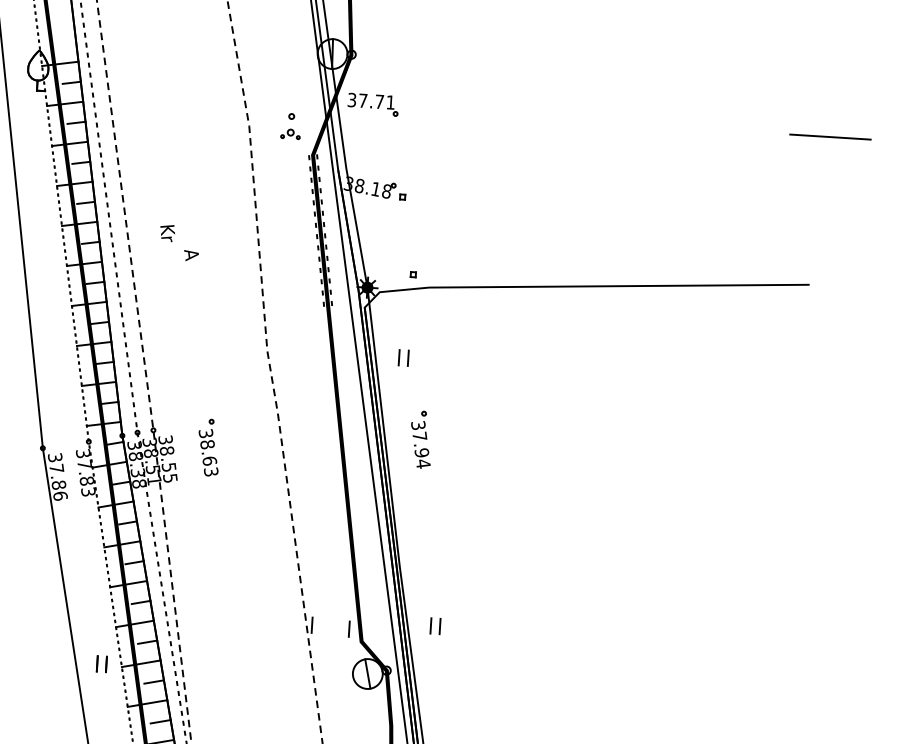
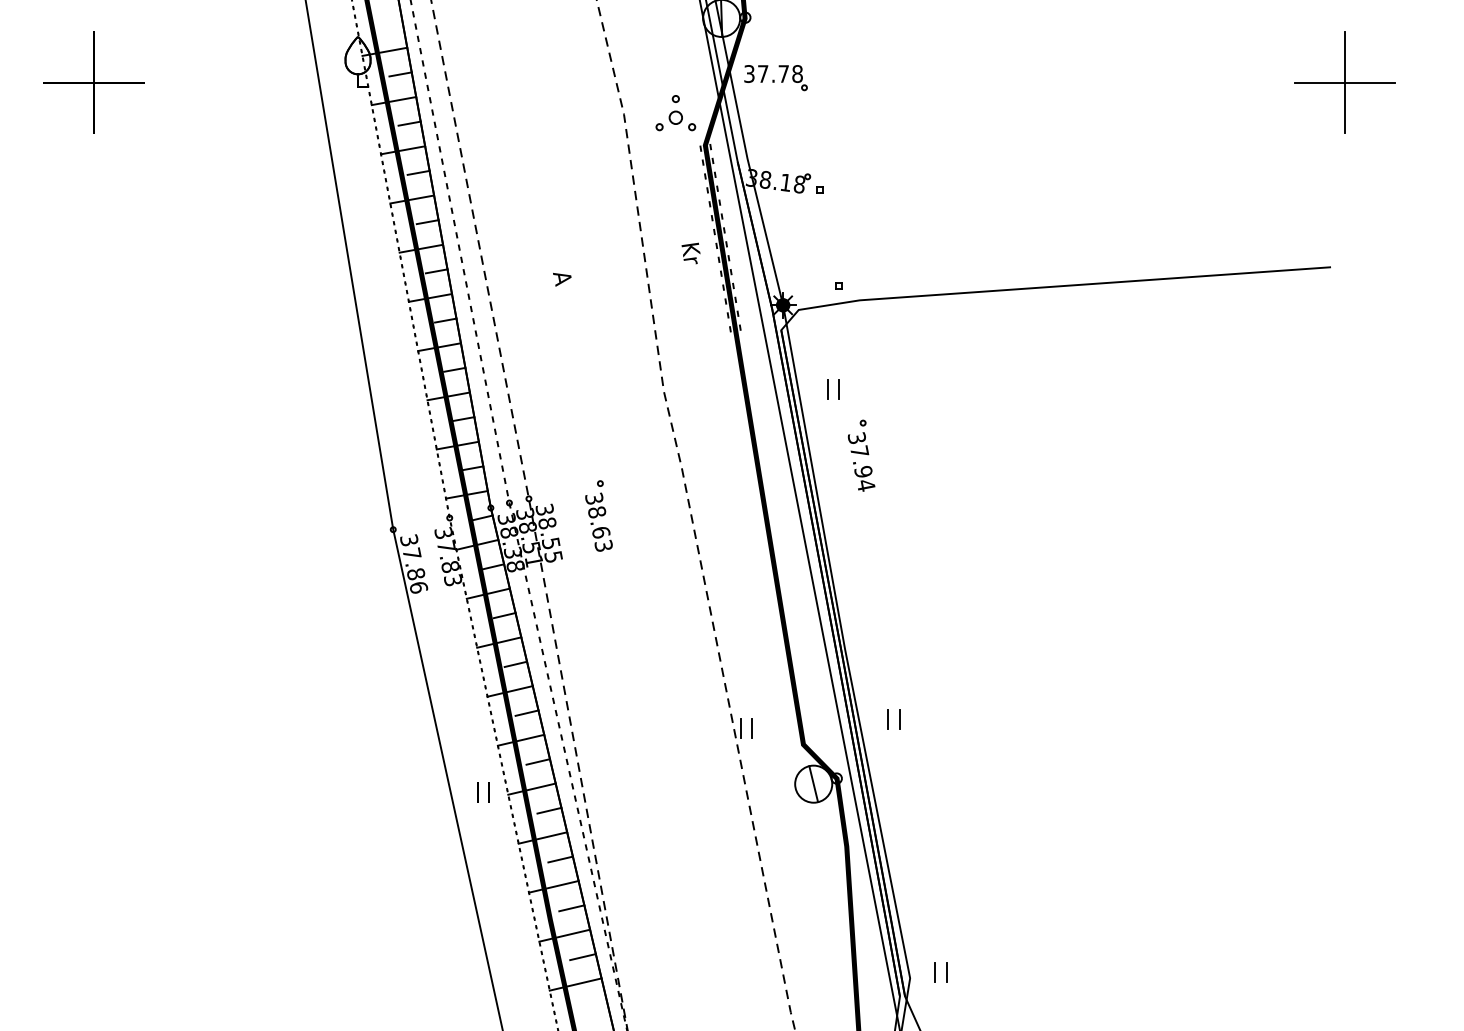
text: (390, 102) -> (797, 73), 37.71 -> 37.78
part: (290, 133) -> (675, 120), size x1.67
line: (830, 137) -> (1345, 82), added
text: (167, 233) -> (690, 253), moved
part: (421, 439) -> (861, 455), moved
line: (348, 629) -> (751, 728), moved

